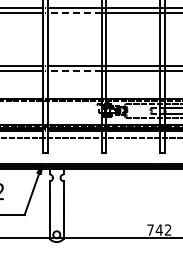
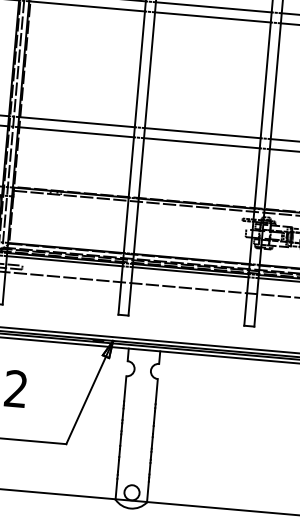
line: (74, 12) -> (212, 16), dashed -> solid
line: (74, 71) -> (201, 143), dashed -> solid

